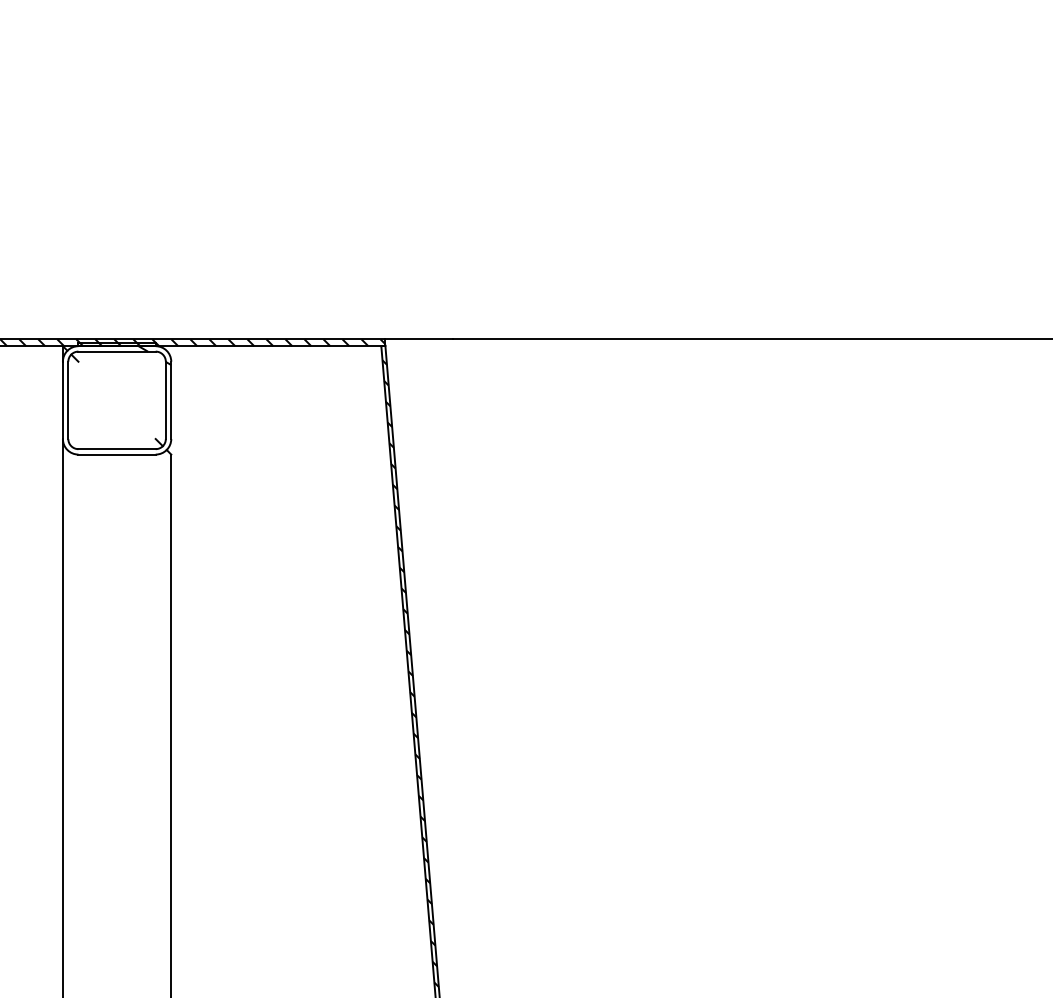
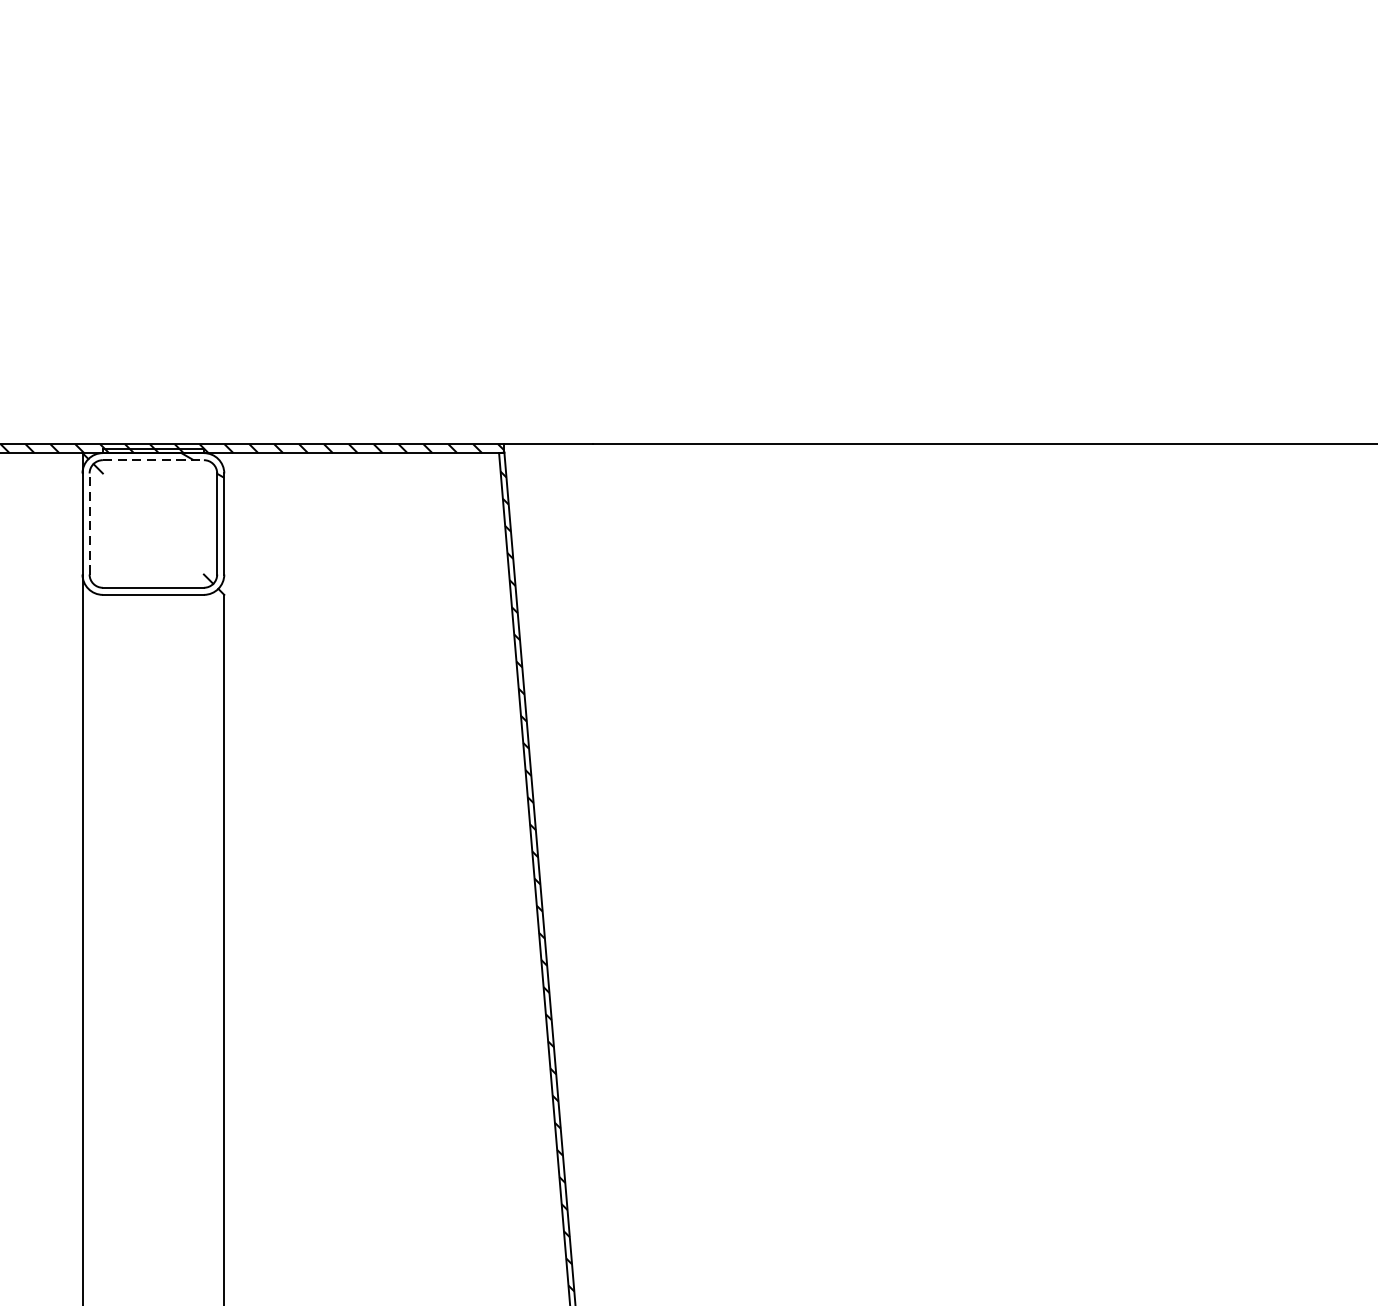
line: (117, 351) -> (153, 460), solid -> dashed
line: (68, 400) -> (89, 524), solid -> dashed

